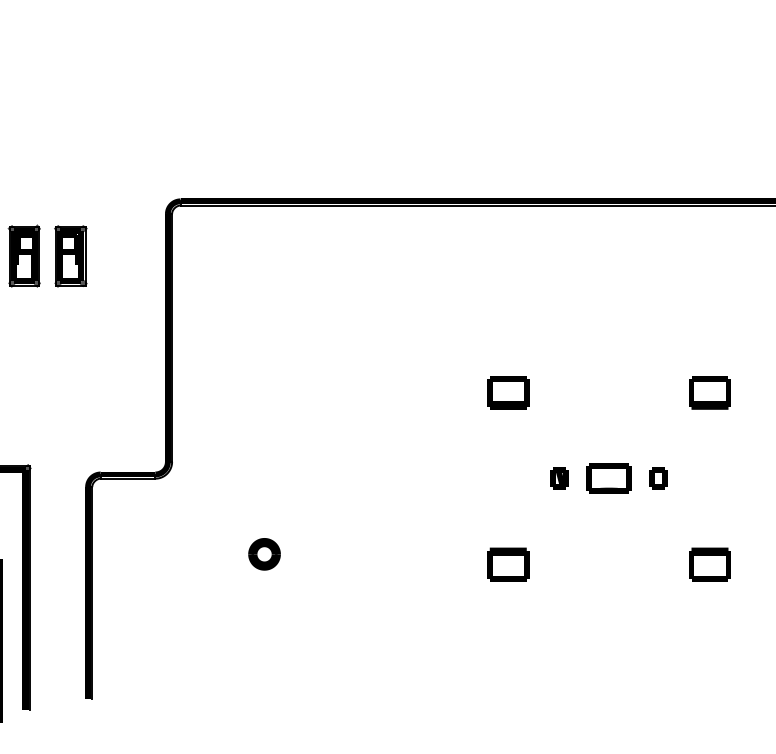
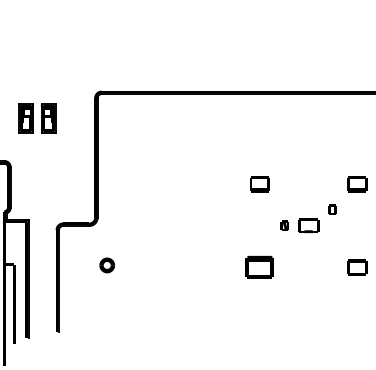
part: (658, 477) -> (332, 209), moved
part: (265, 554) -> (107, 265), moved
part: (507, 564) -> (259, 267), size x1.4

